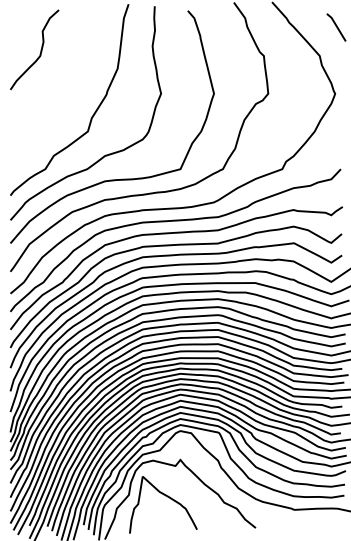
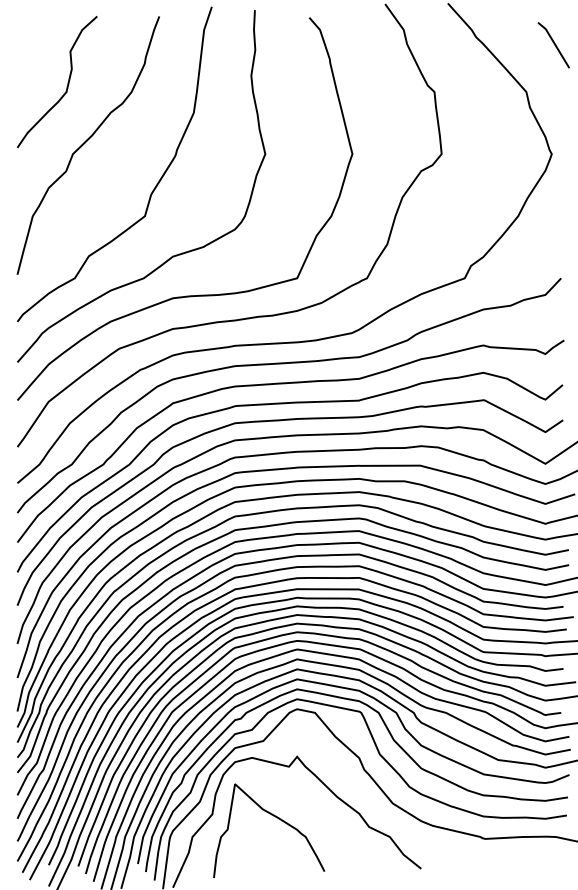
curve: (52, 87) -> (86, 143), added

